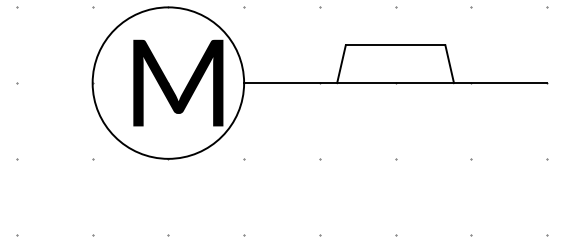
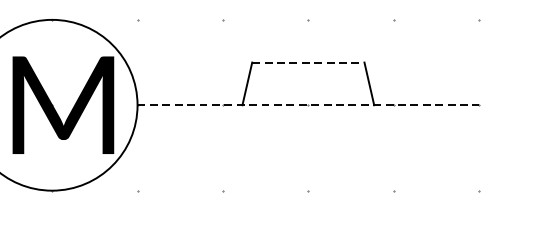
line: (395, 45) -> (308, 62), solid -> dashed
line: (396, 83) -> (309, 105), solid -> dashed

